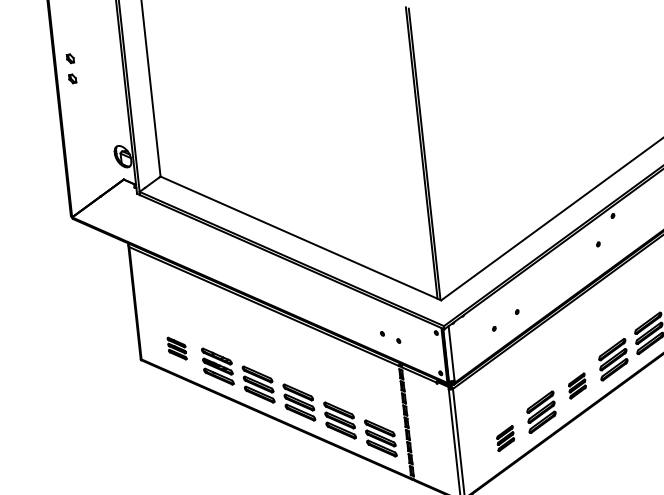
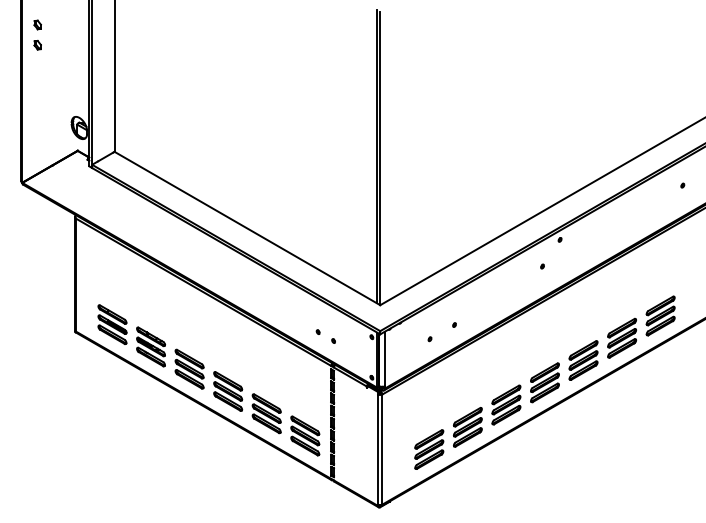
part: (177, 348) -> (112, 324), size x1.67
part: (577, 385) -> (506, 404), size x1.67
part: (505, 438) -> (429, 449), size x1.67

